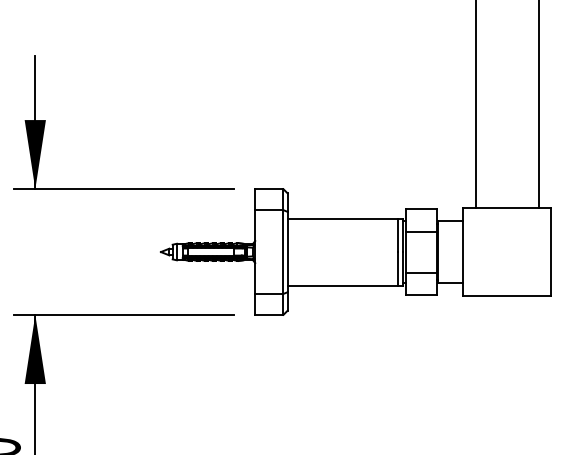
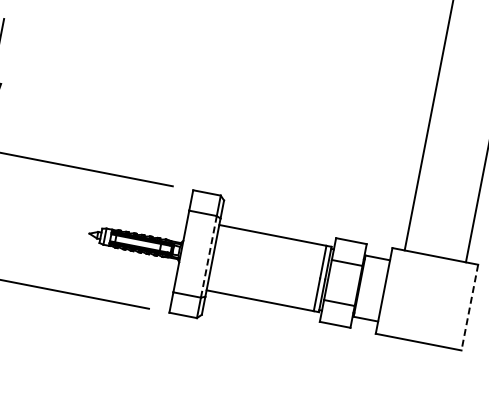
line: (283, 252) -> (208, 257), solid -> dashed
line: (551, 252) -> (470, 308), solid -> dashed

